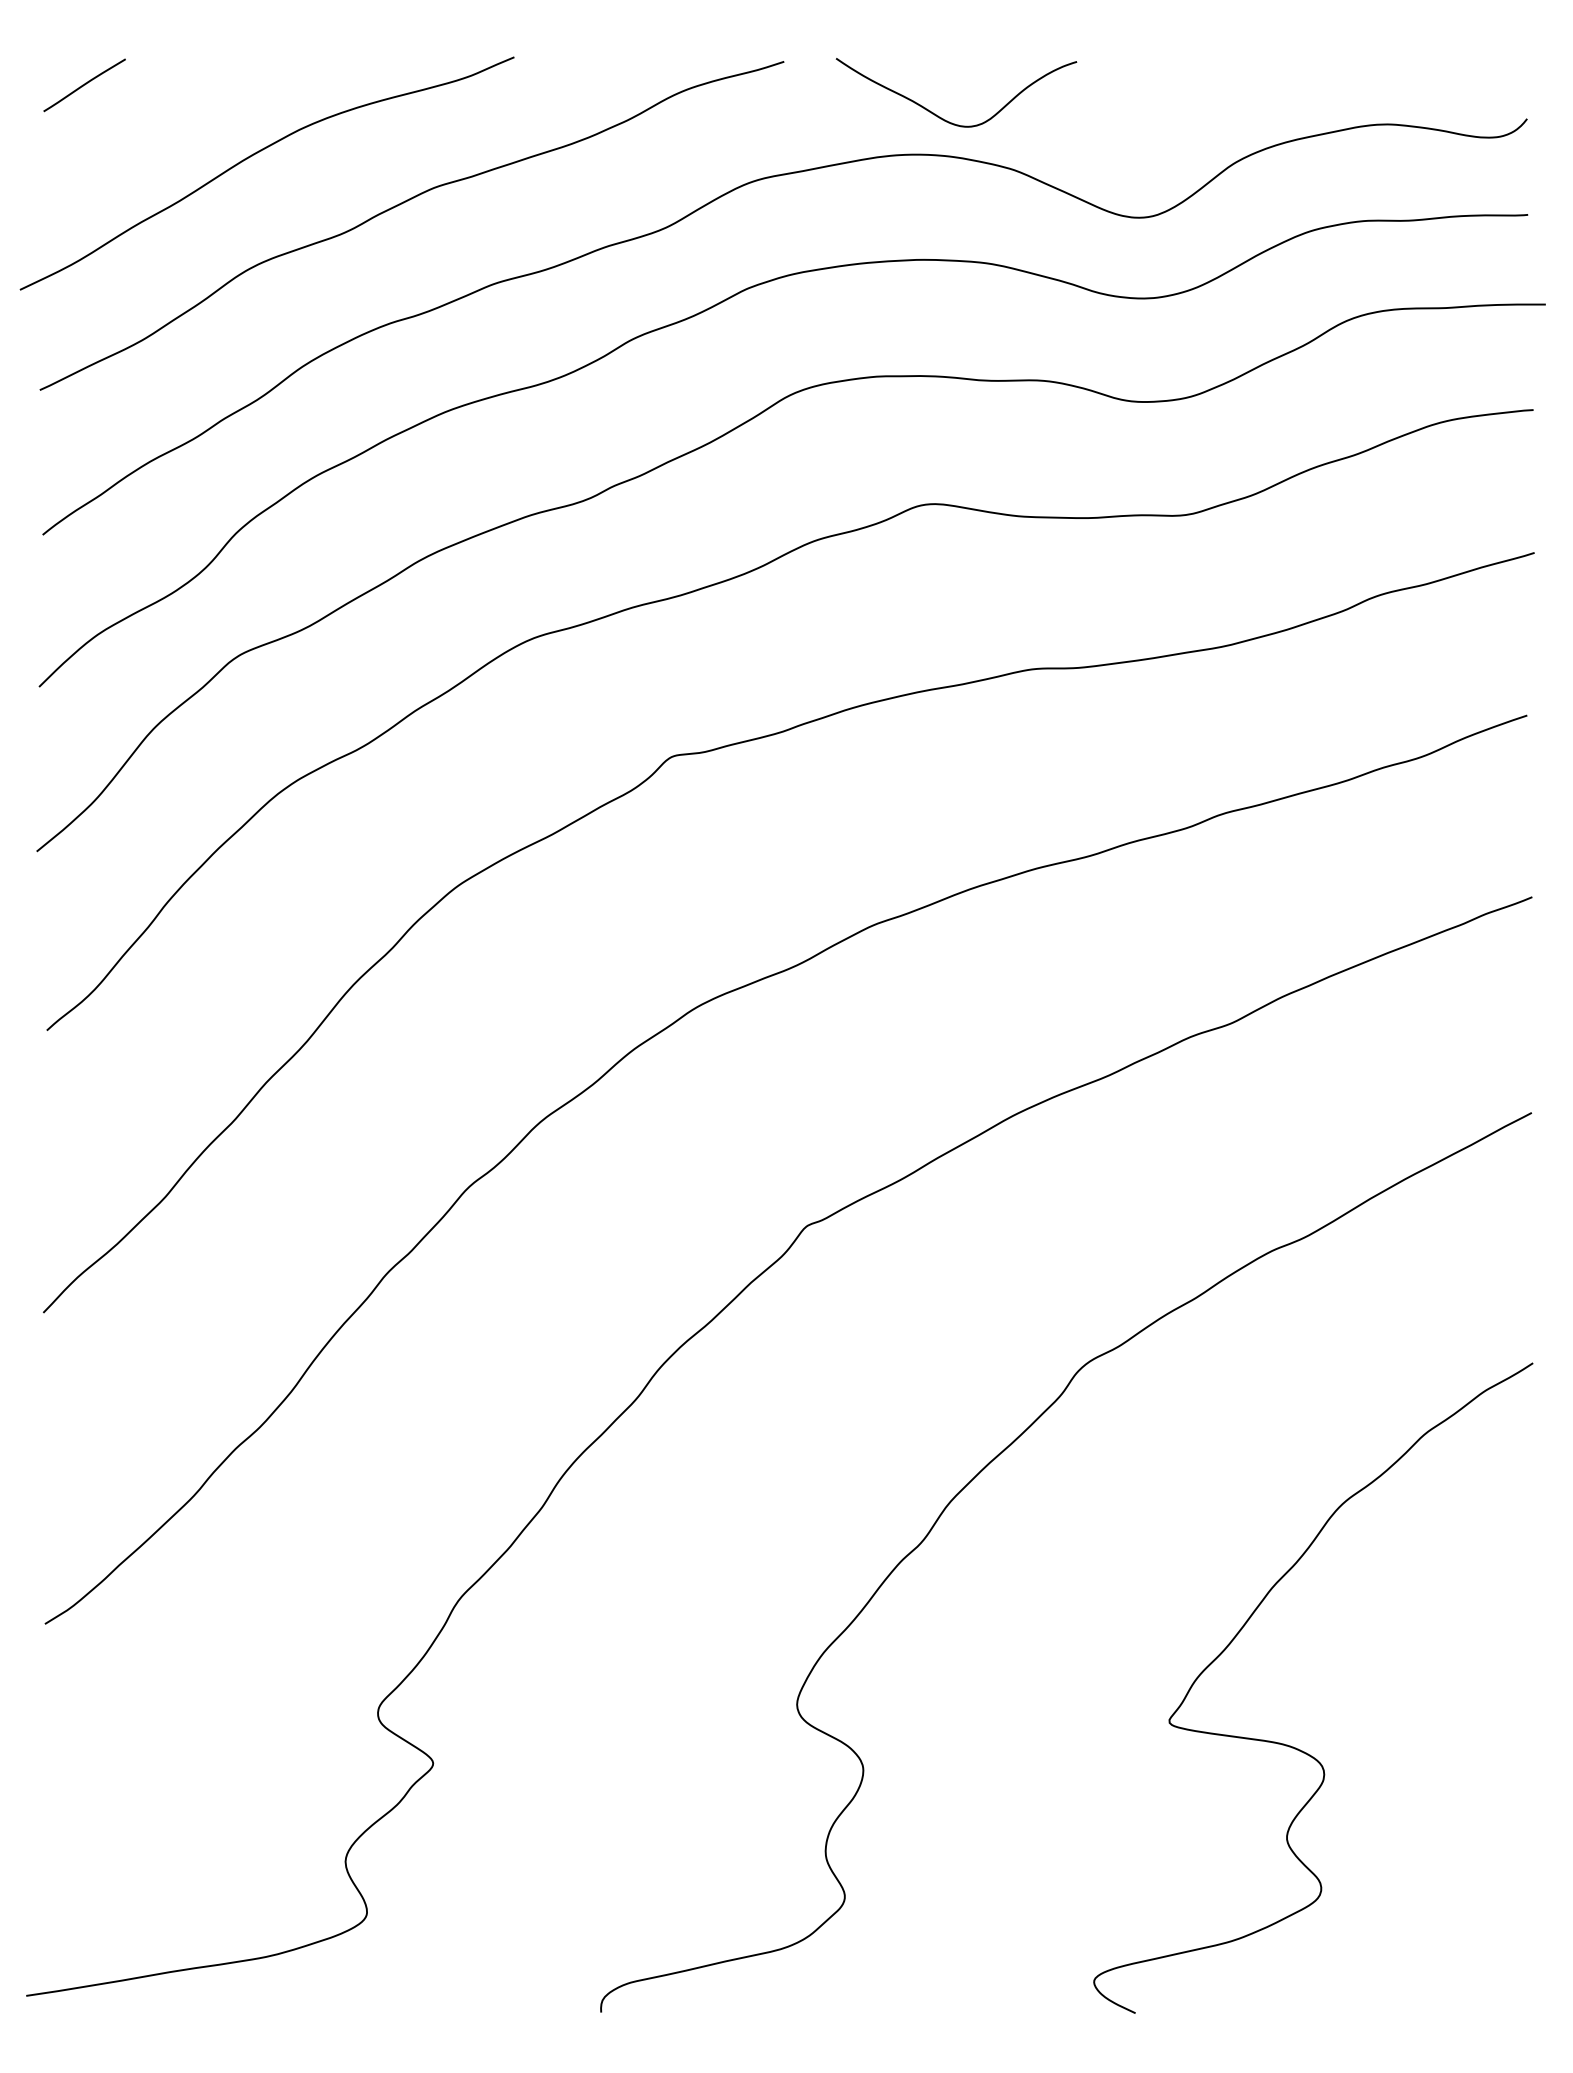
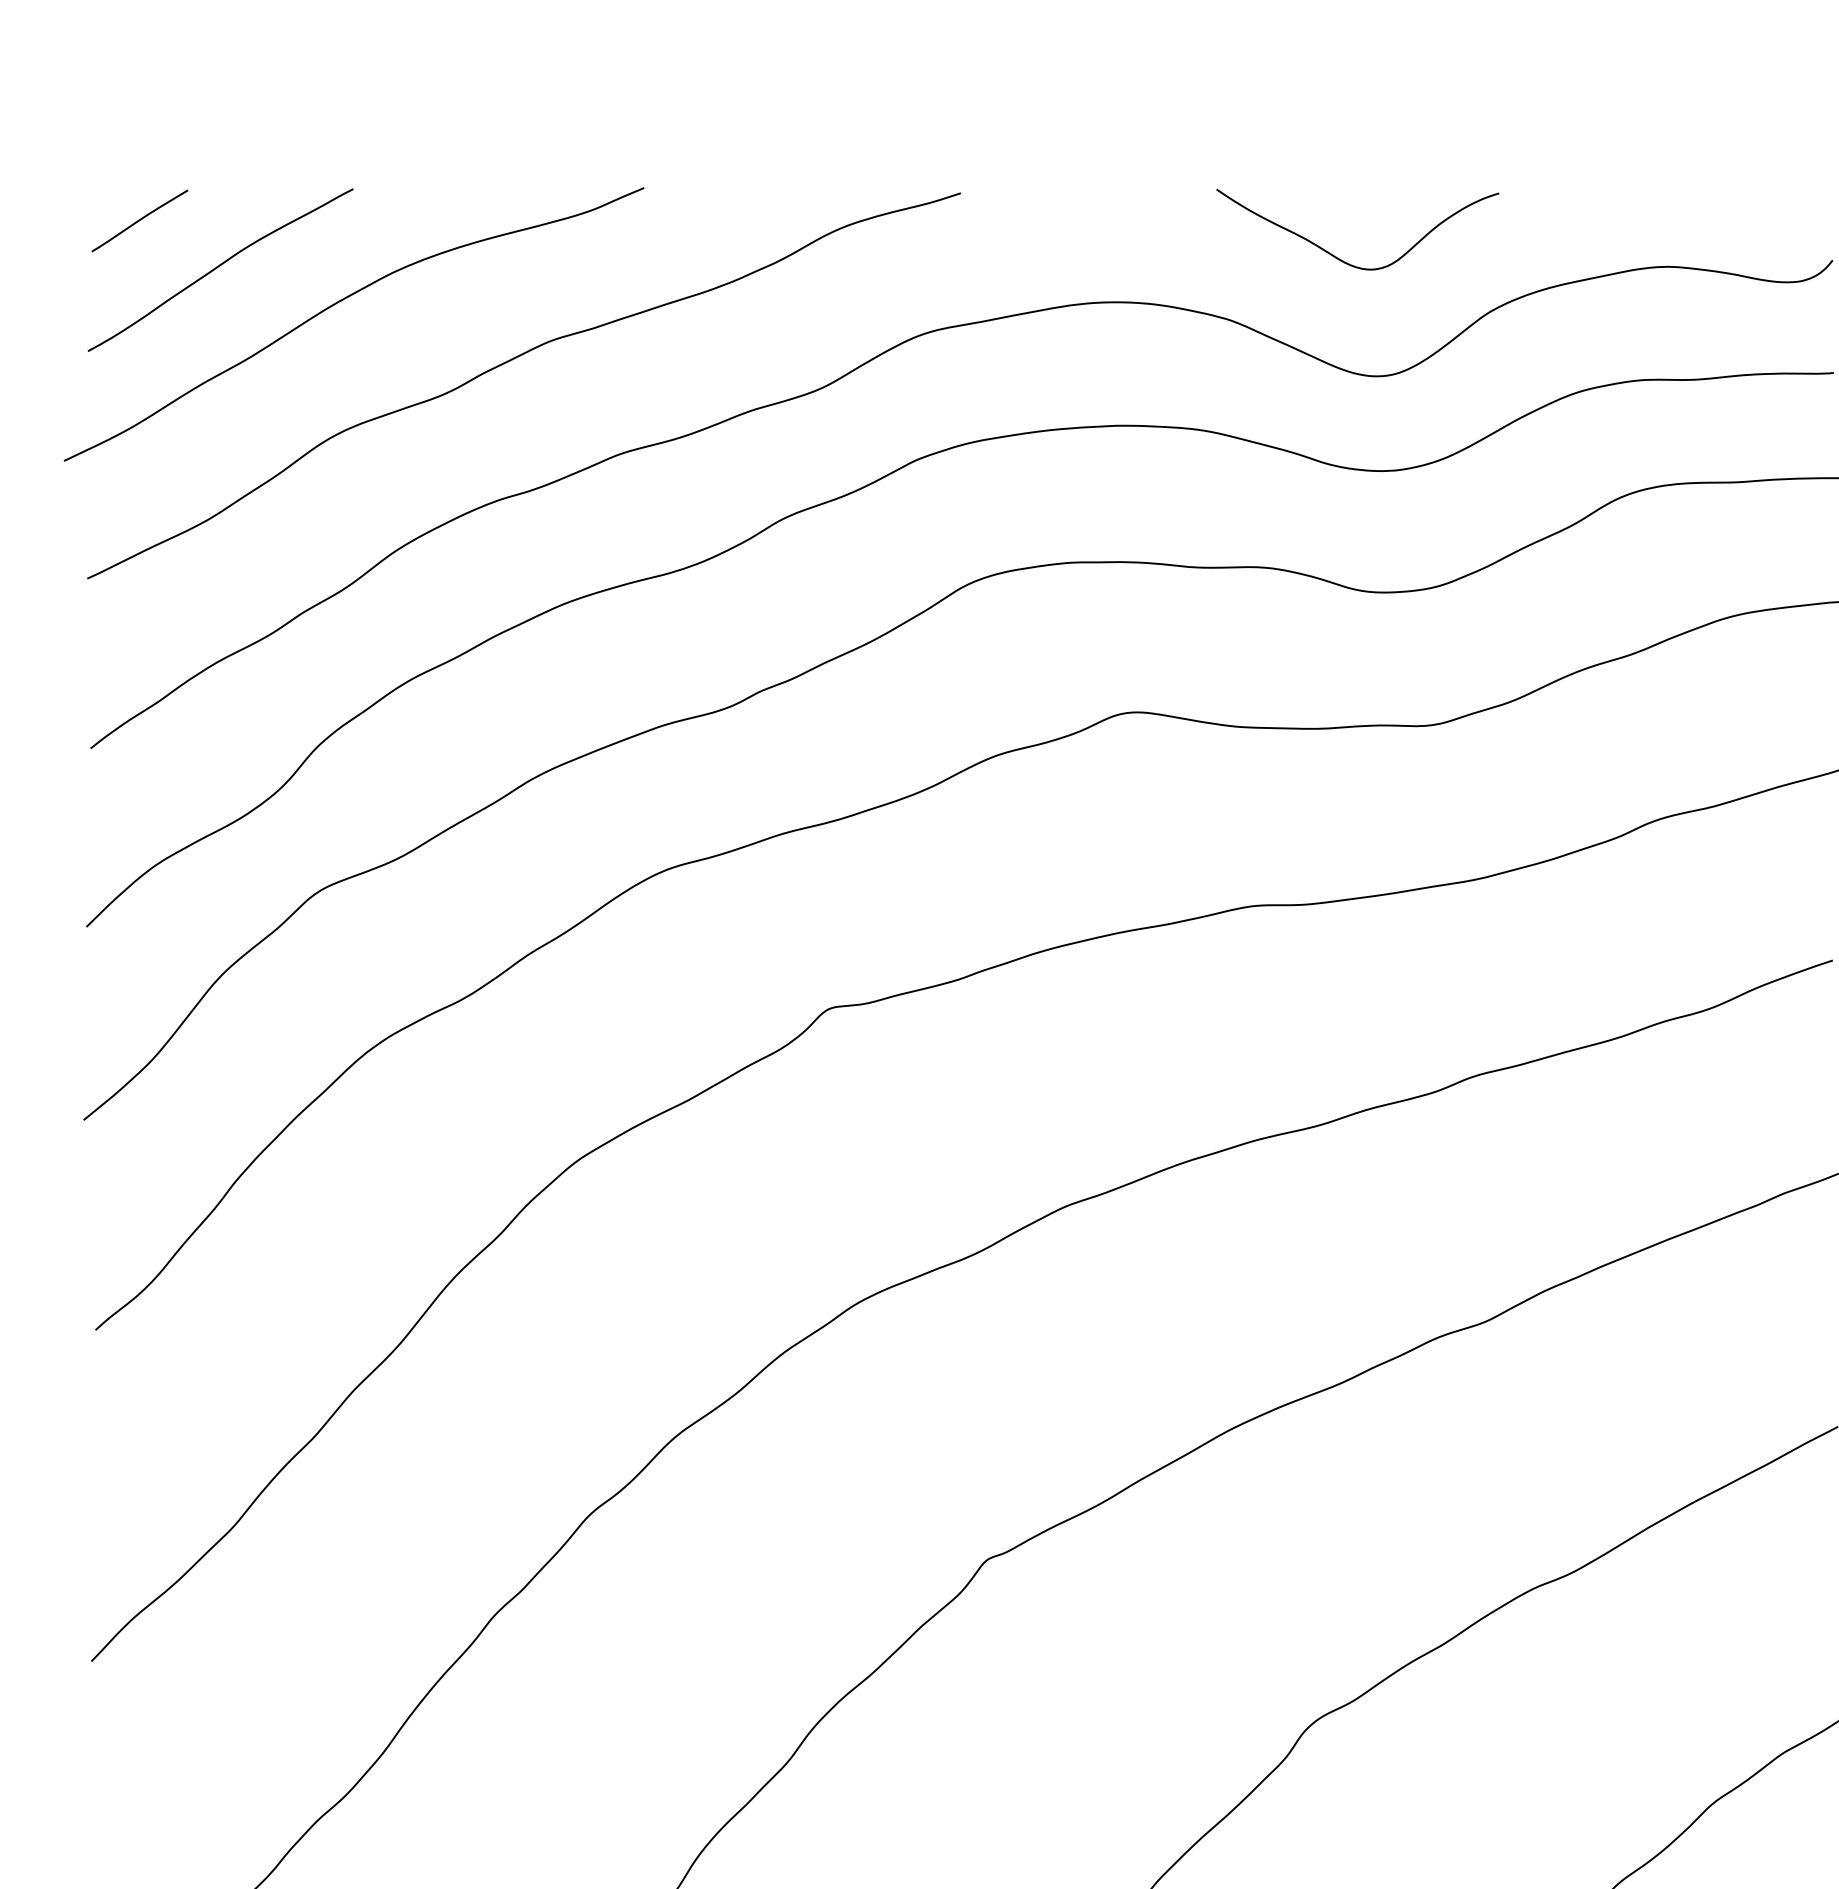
curve: (943, 118) -> (1342, 259), moved
curve: (152, 124) -> (219, 266), added

